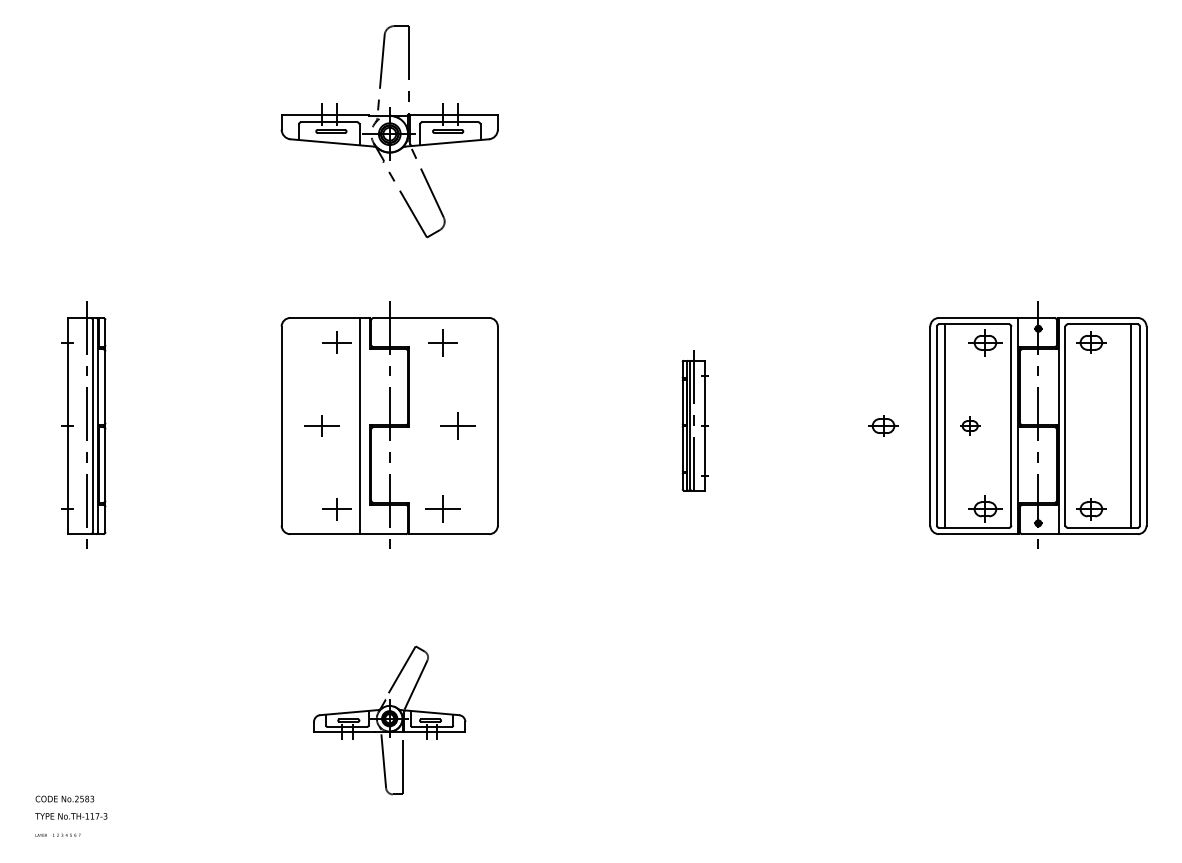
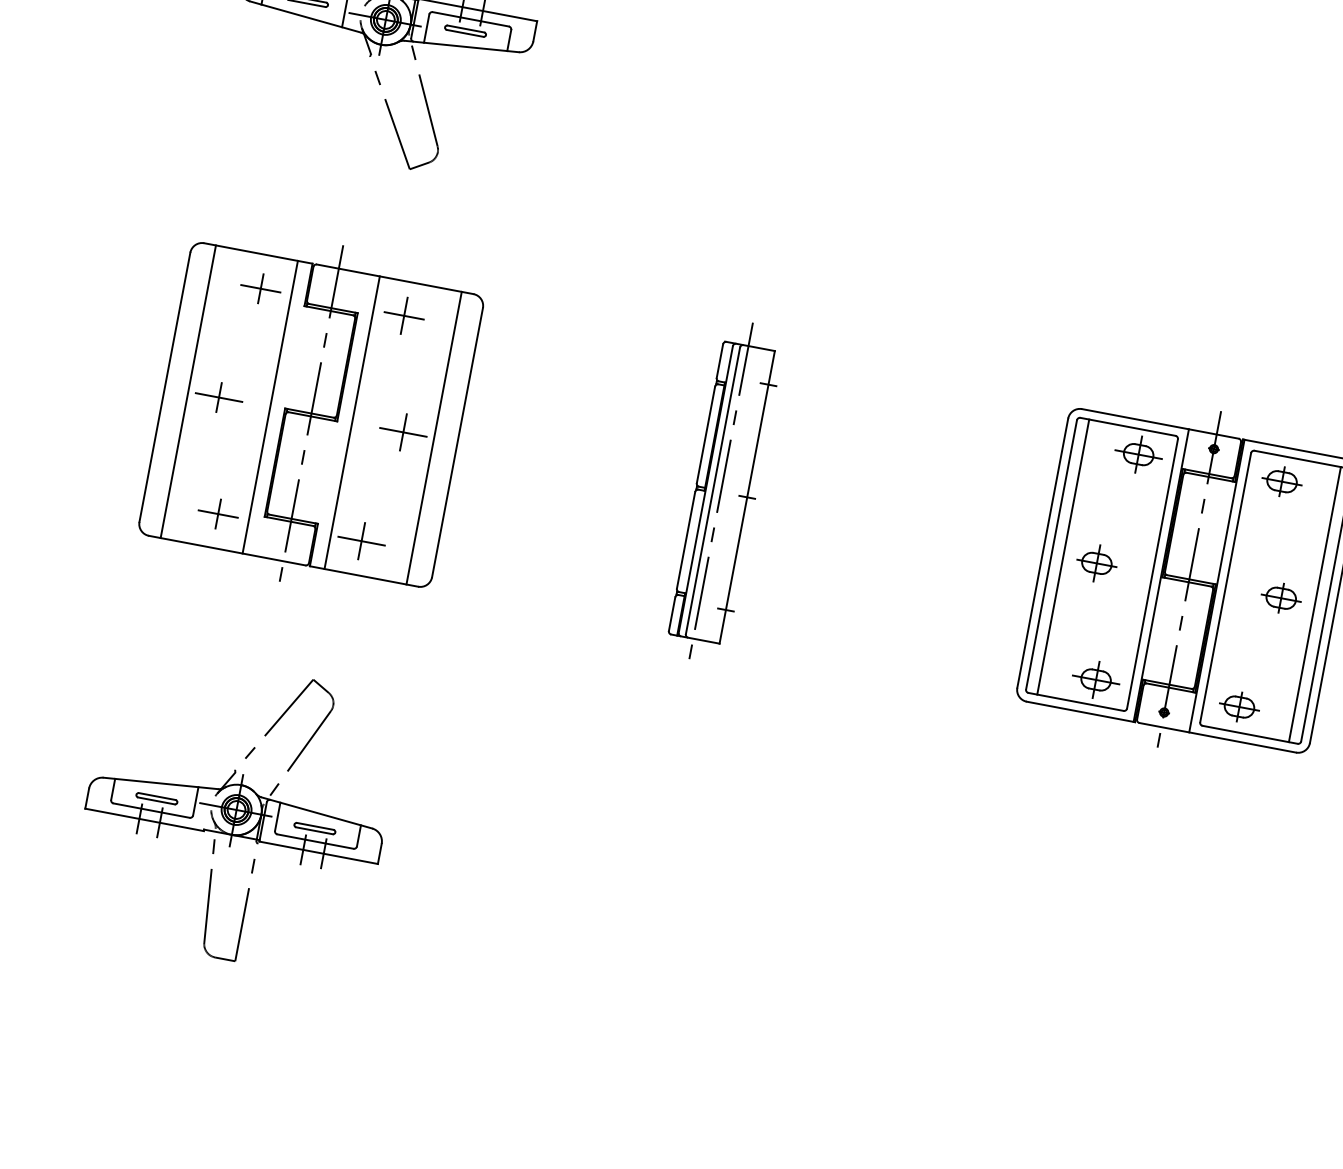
part: (695, 424) -> (725, 491), size x1.67
line: (298, 425) -> (187, 390), added
line: (420, 425) -> (352, 422), added
line: (480, 425) -> (434, 437), added
part: (883, 425) -> (1281, 597), moved
part: (969, 425) -> (1095, 562), size x1.43
part: (389, 720) -> (235, 813), size x1.43

